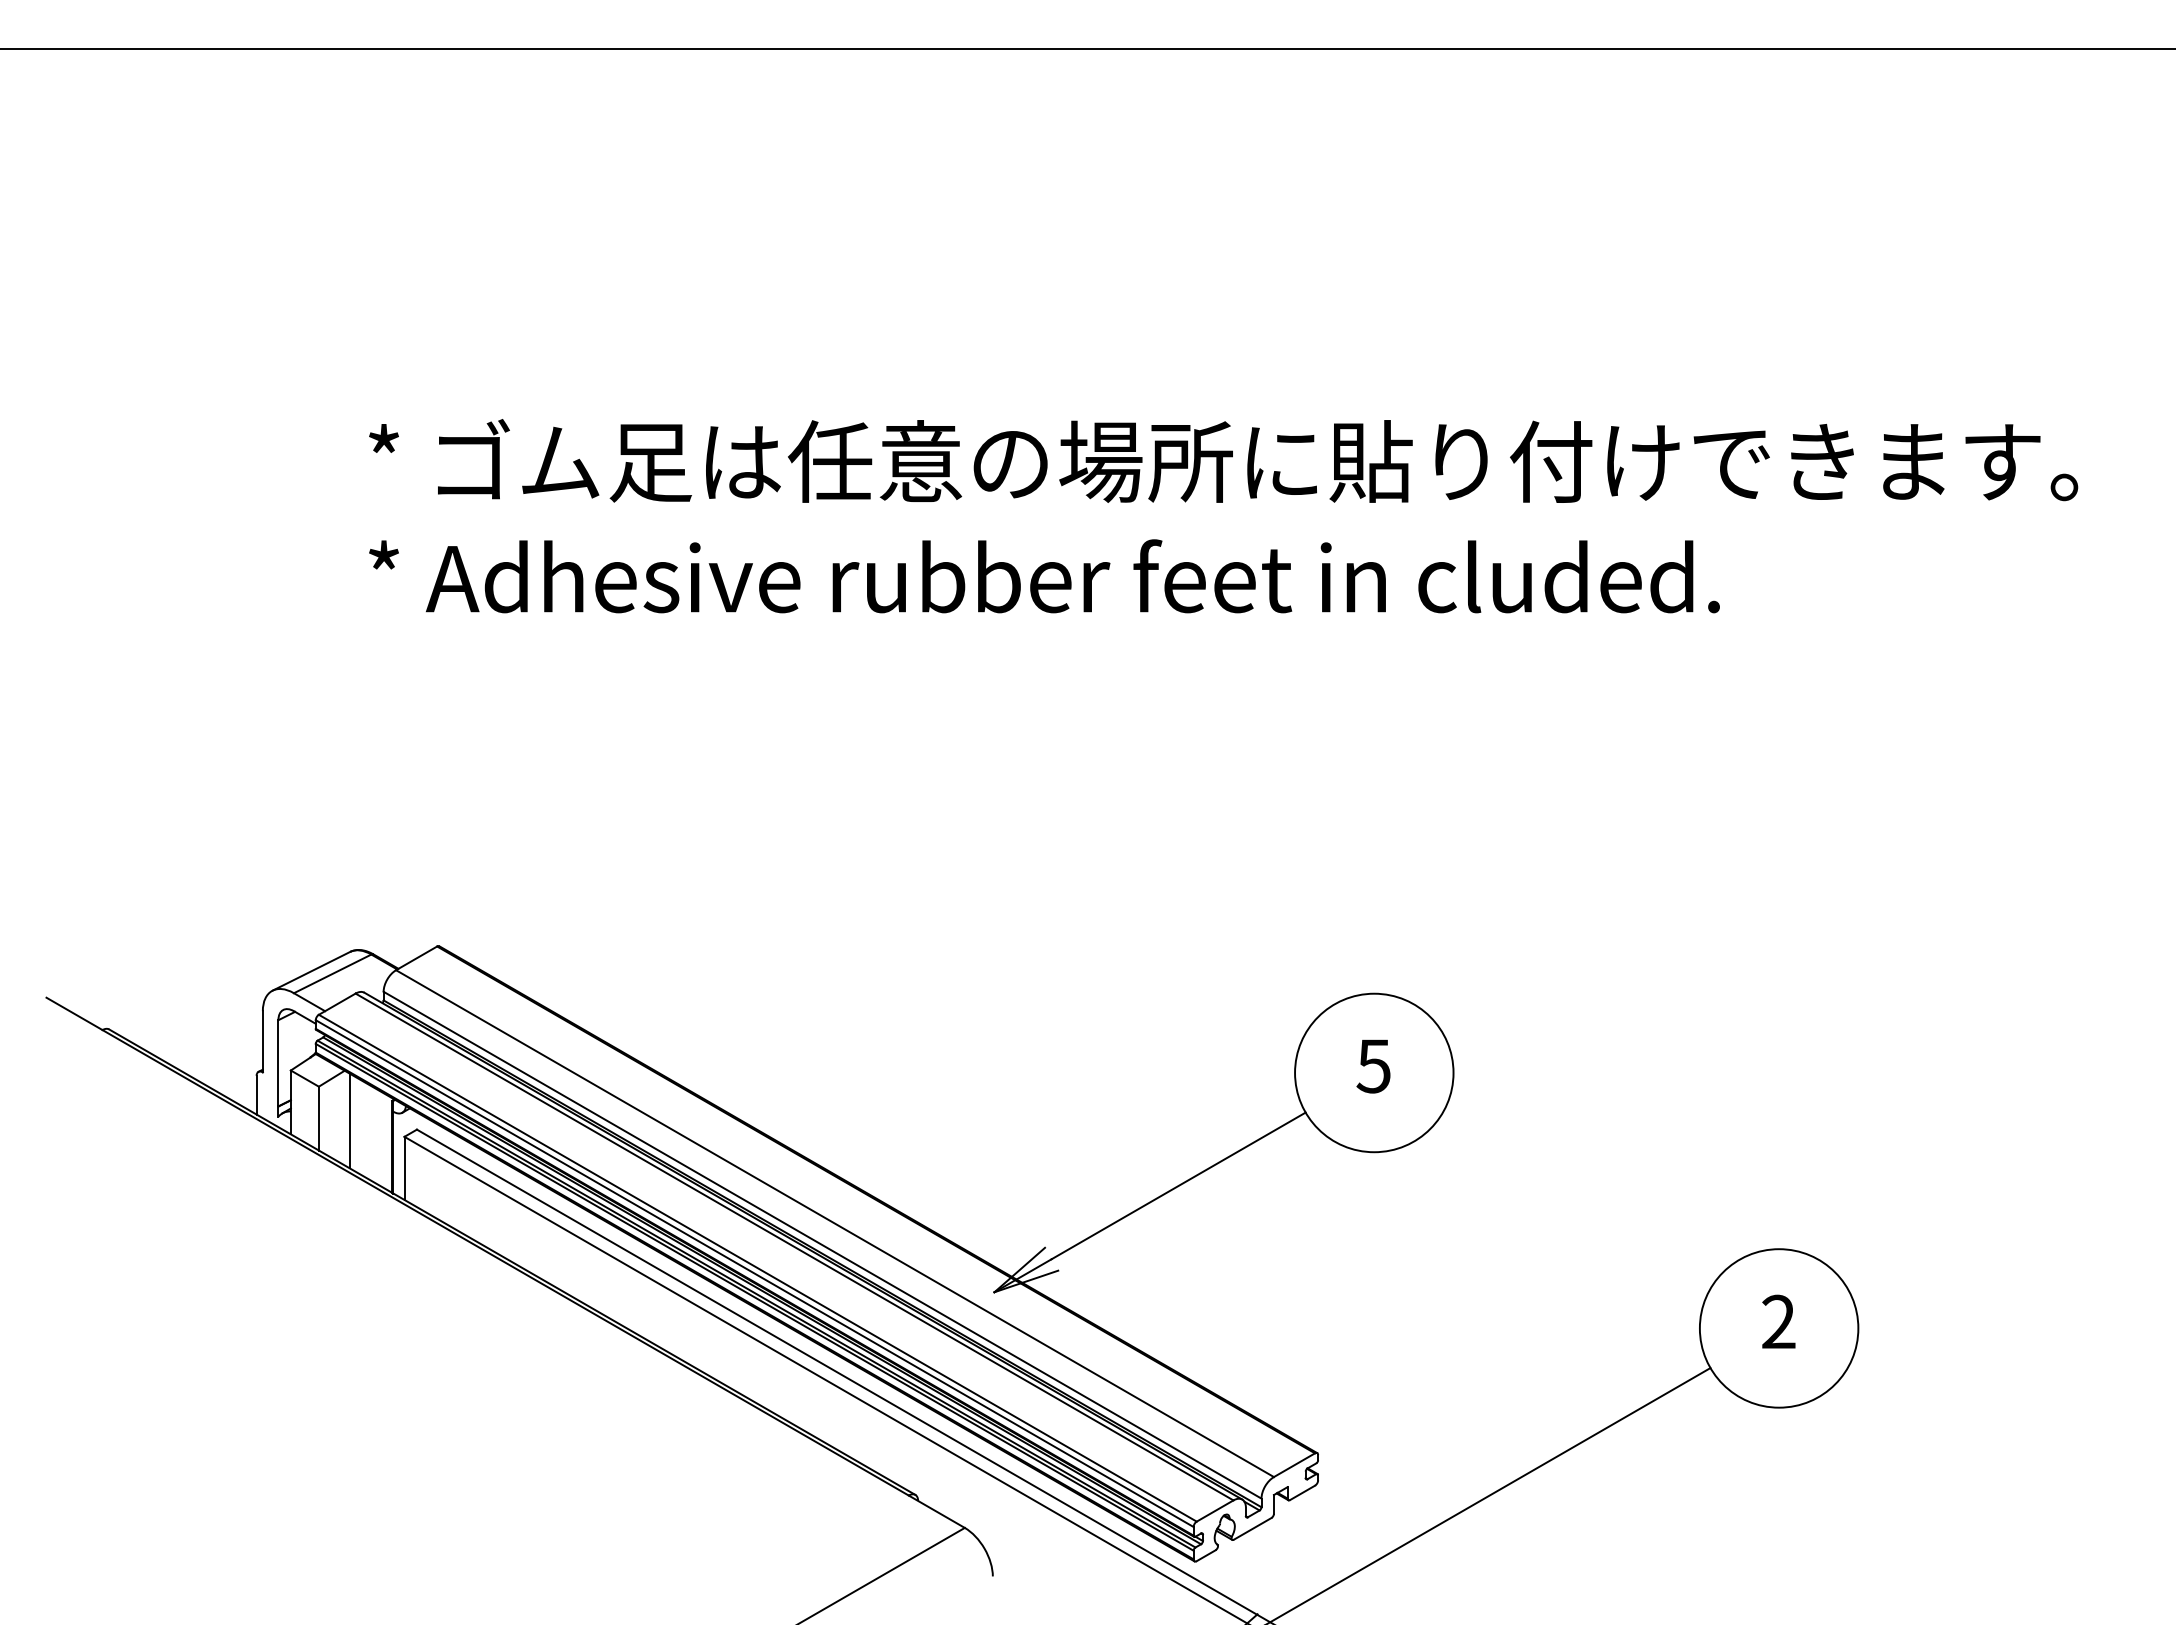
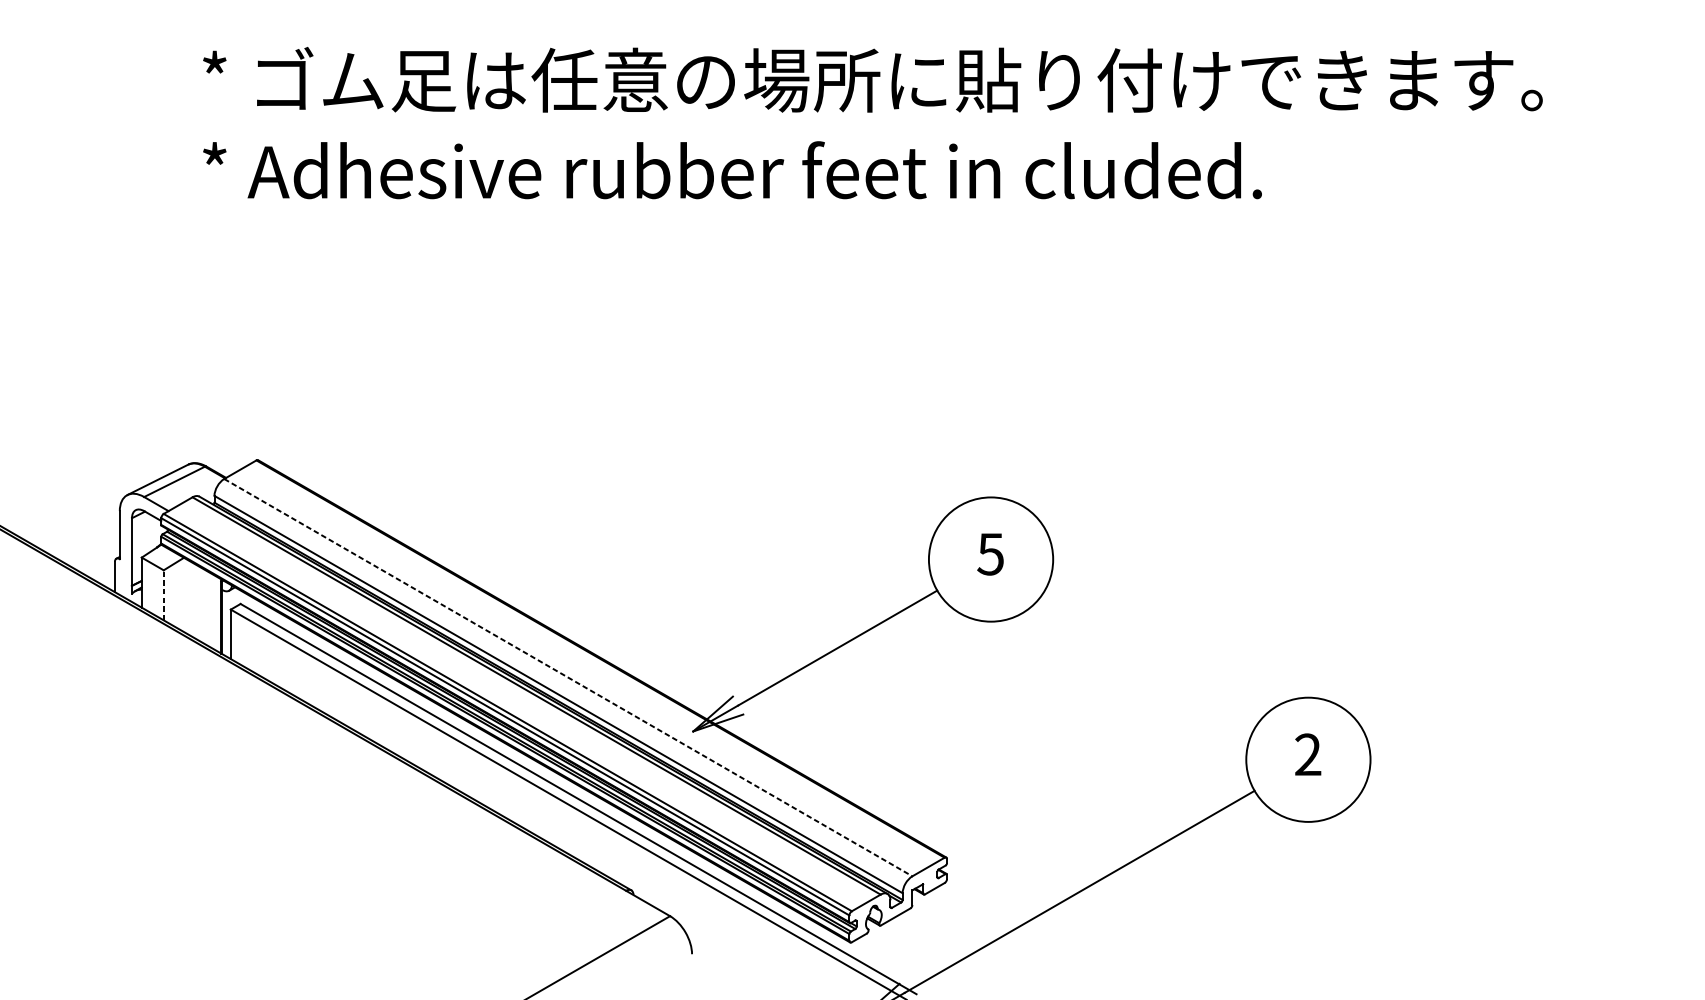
line: (318, 1118) -> (163, 595), solid -> dashed
line: (350, 1120) -> (188, 596), removed
line: (835, 1223) -> (568, 677), solid -> dashed

